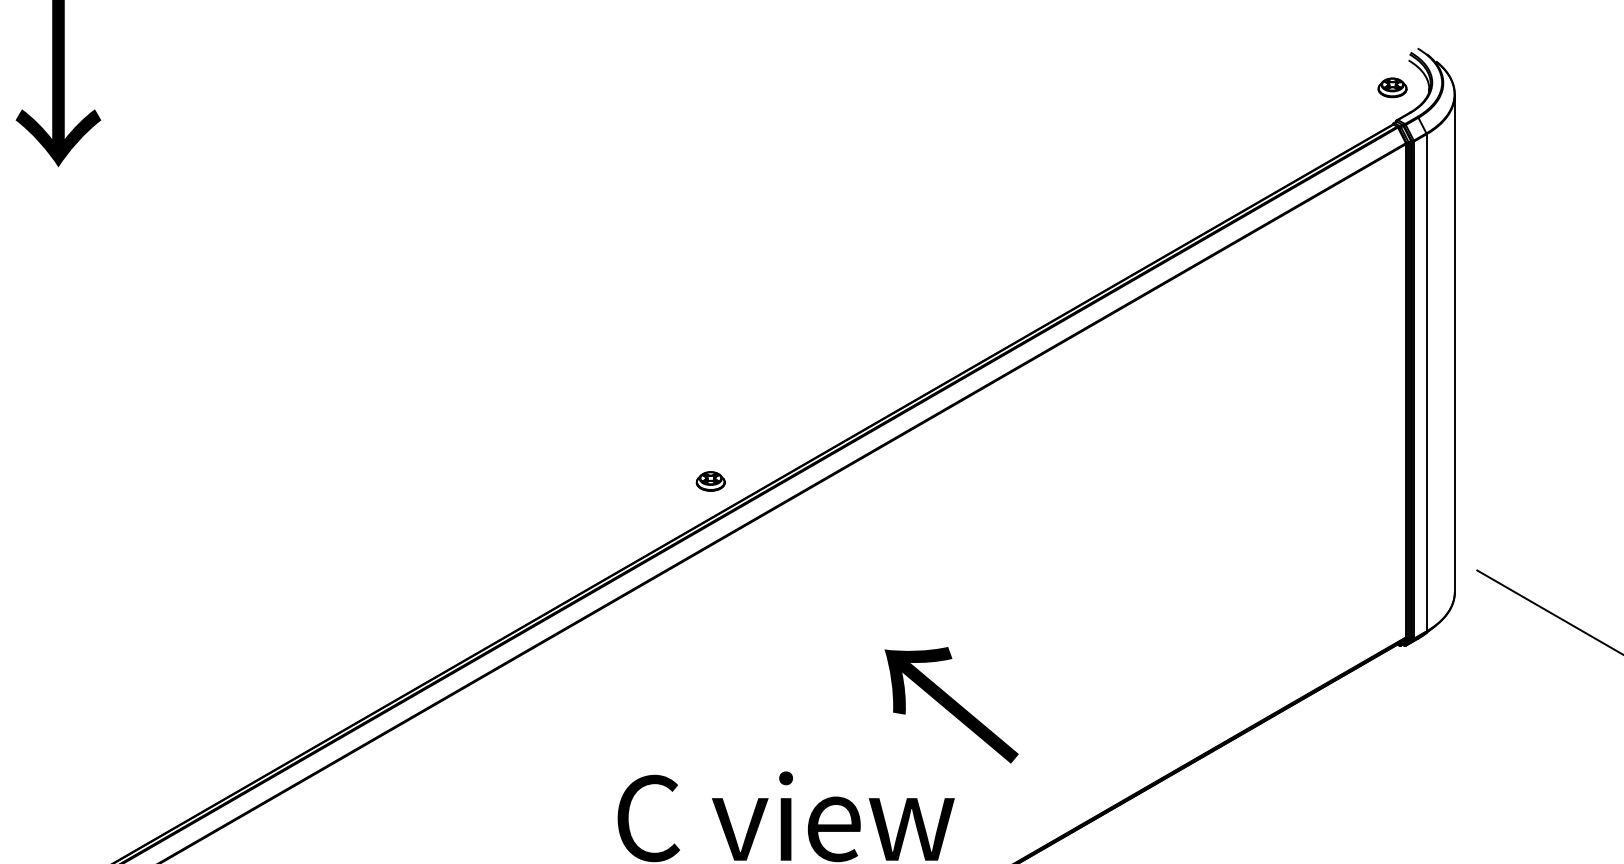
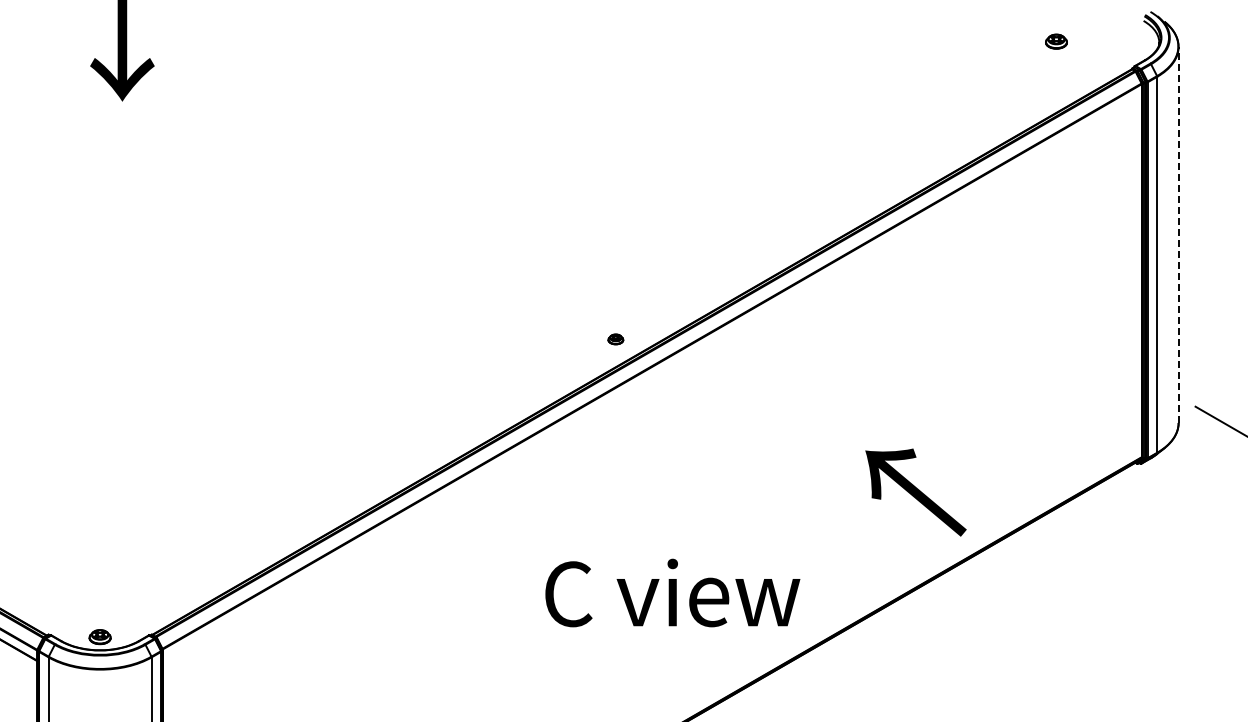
part: (1392, 87) -> (1056, 41), moved
line: (1454, 342) -> (1178, 234), solid -> dashed
part: (710, 481) -> (615, 339), size x0.7
text: (950, 705) -> (915, 492), moved

